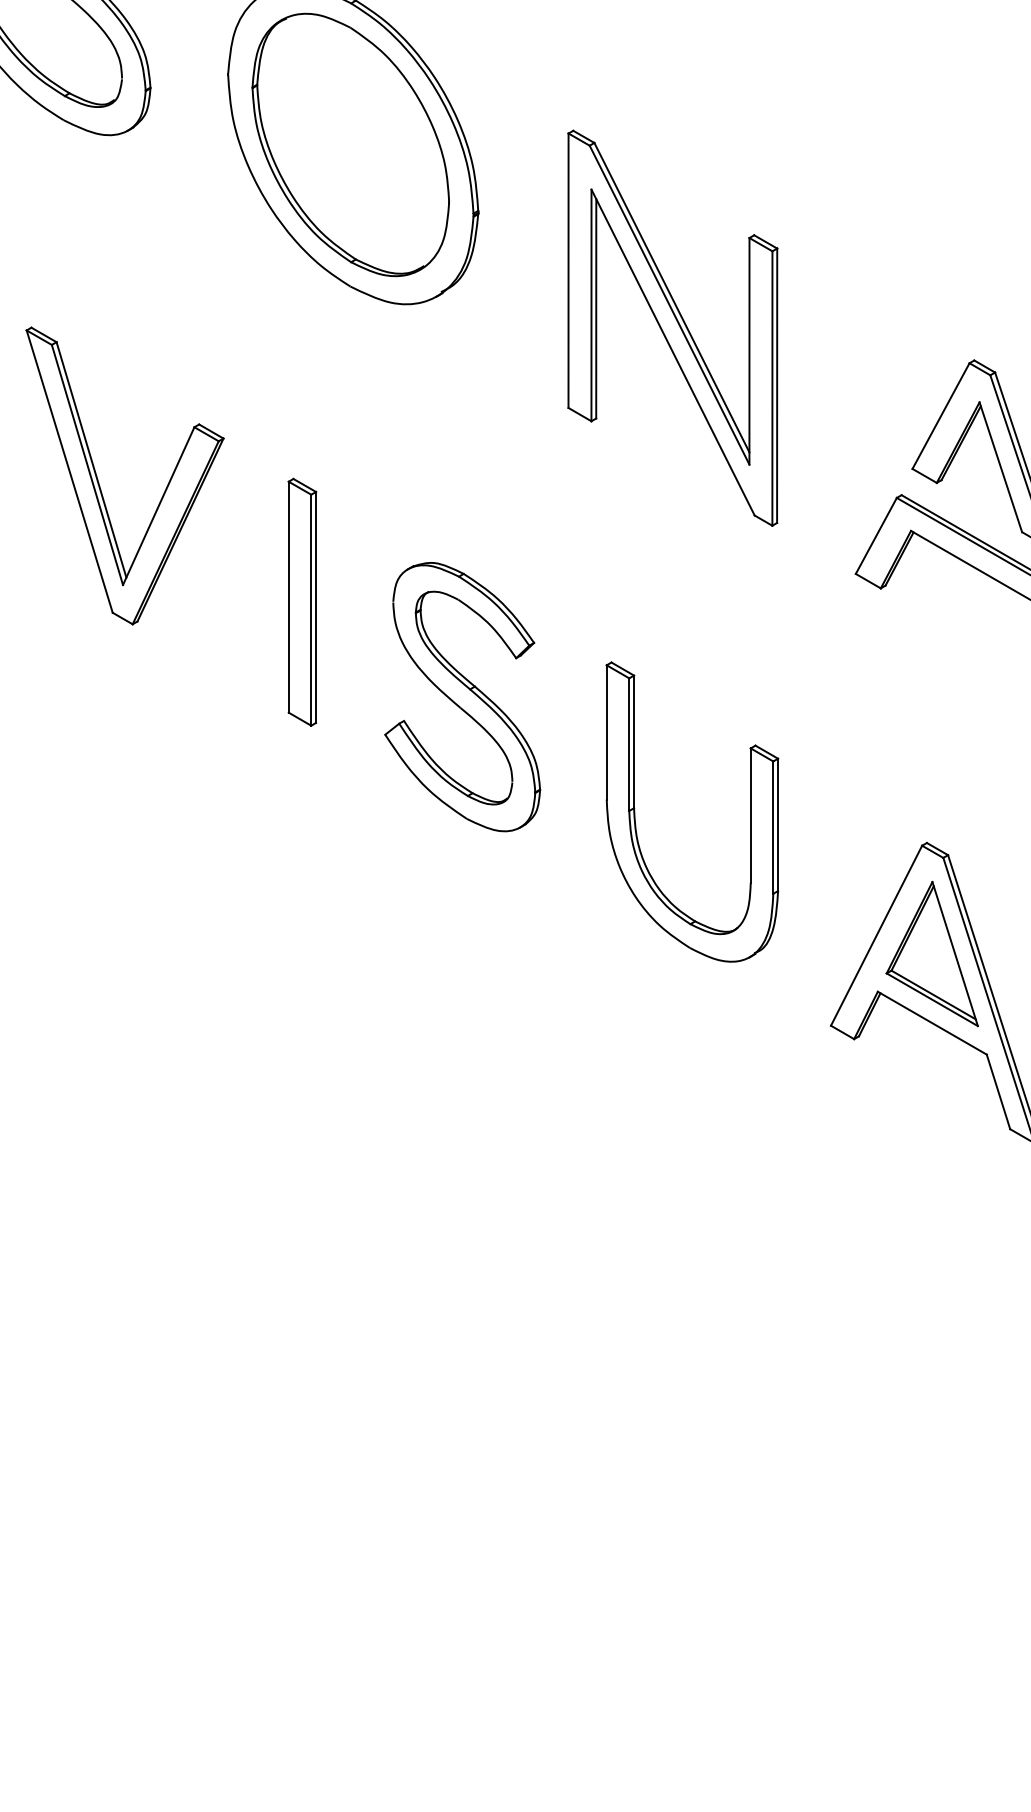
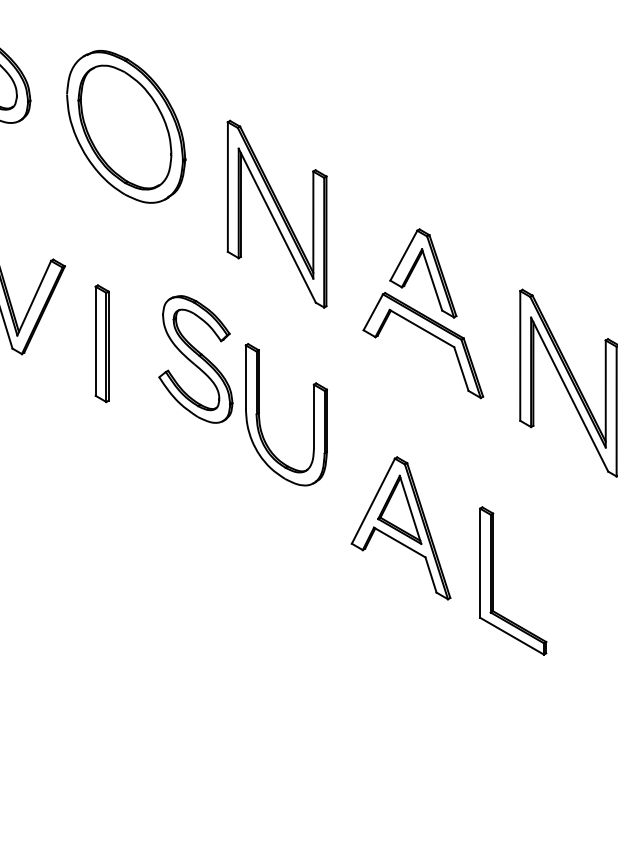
part: (461, 697) -> (195, 359), moved
part: (637, 819) -> (260, 418), moved

